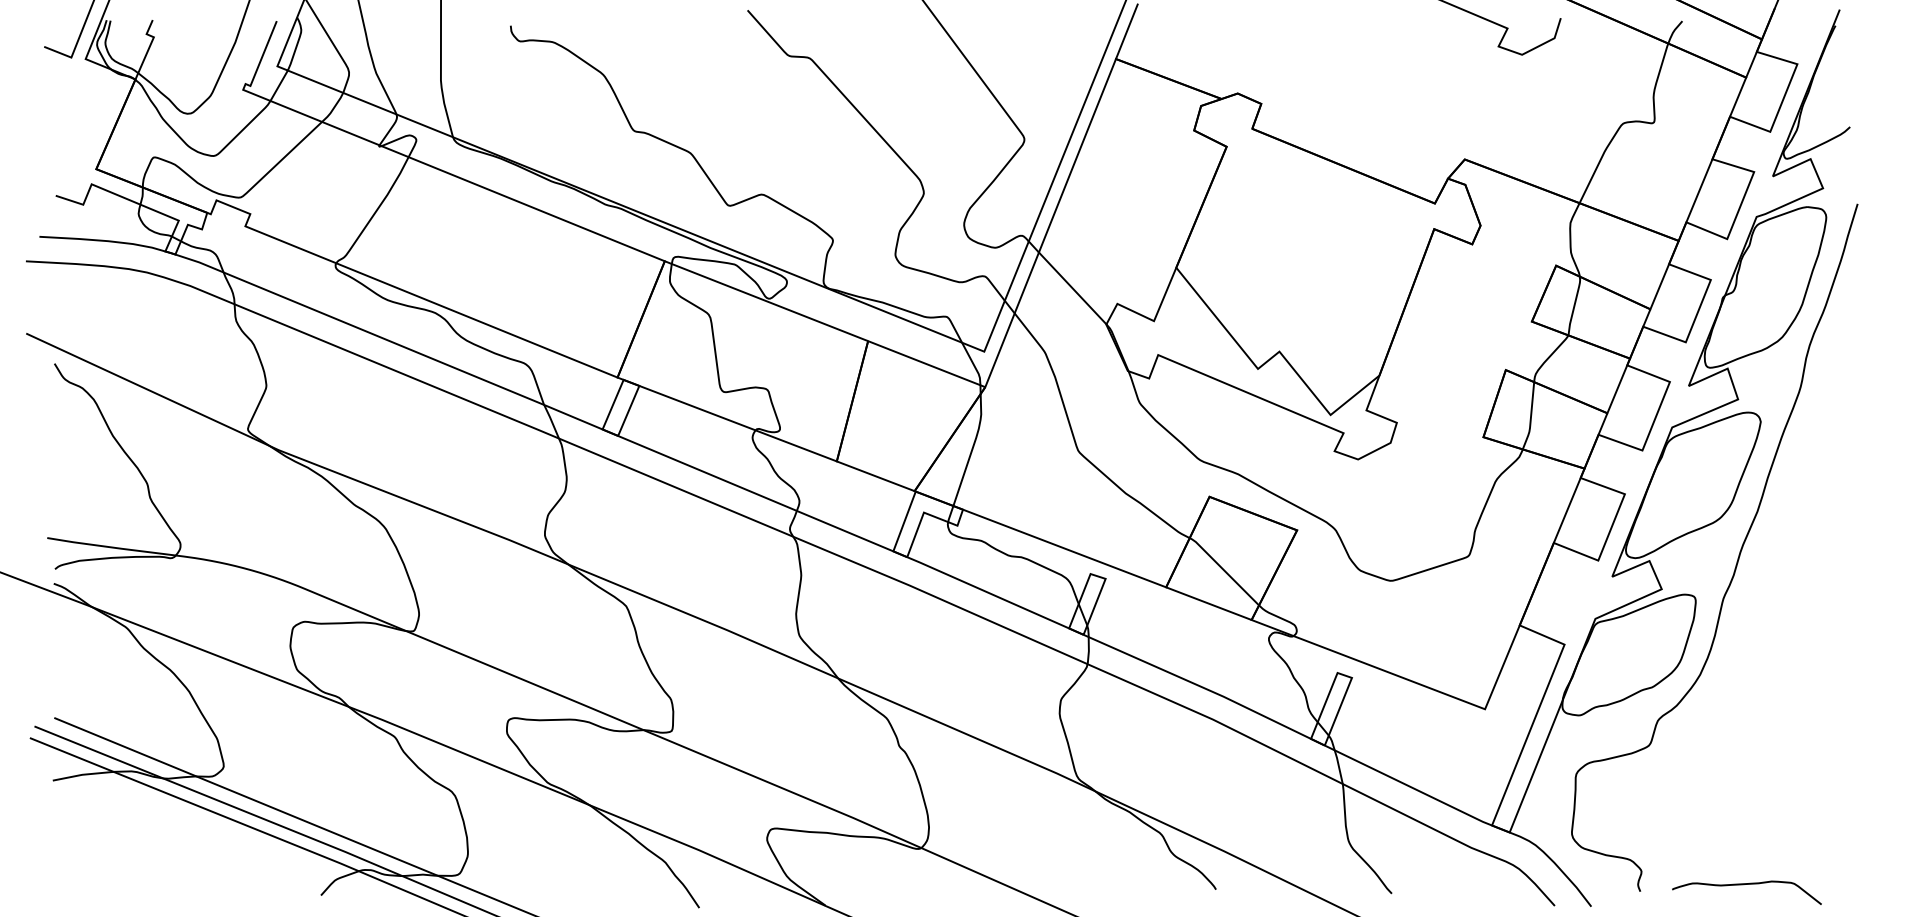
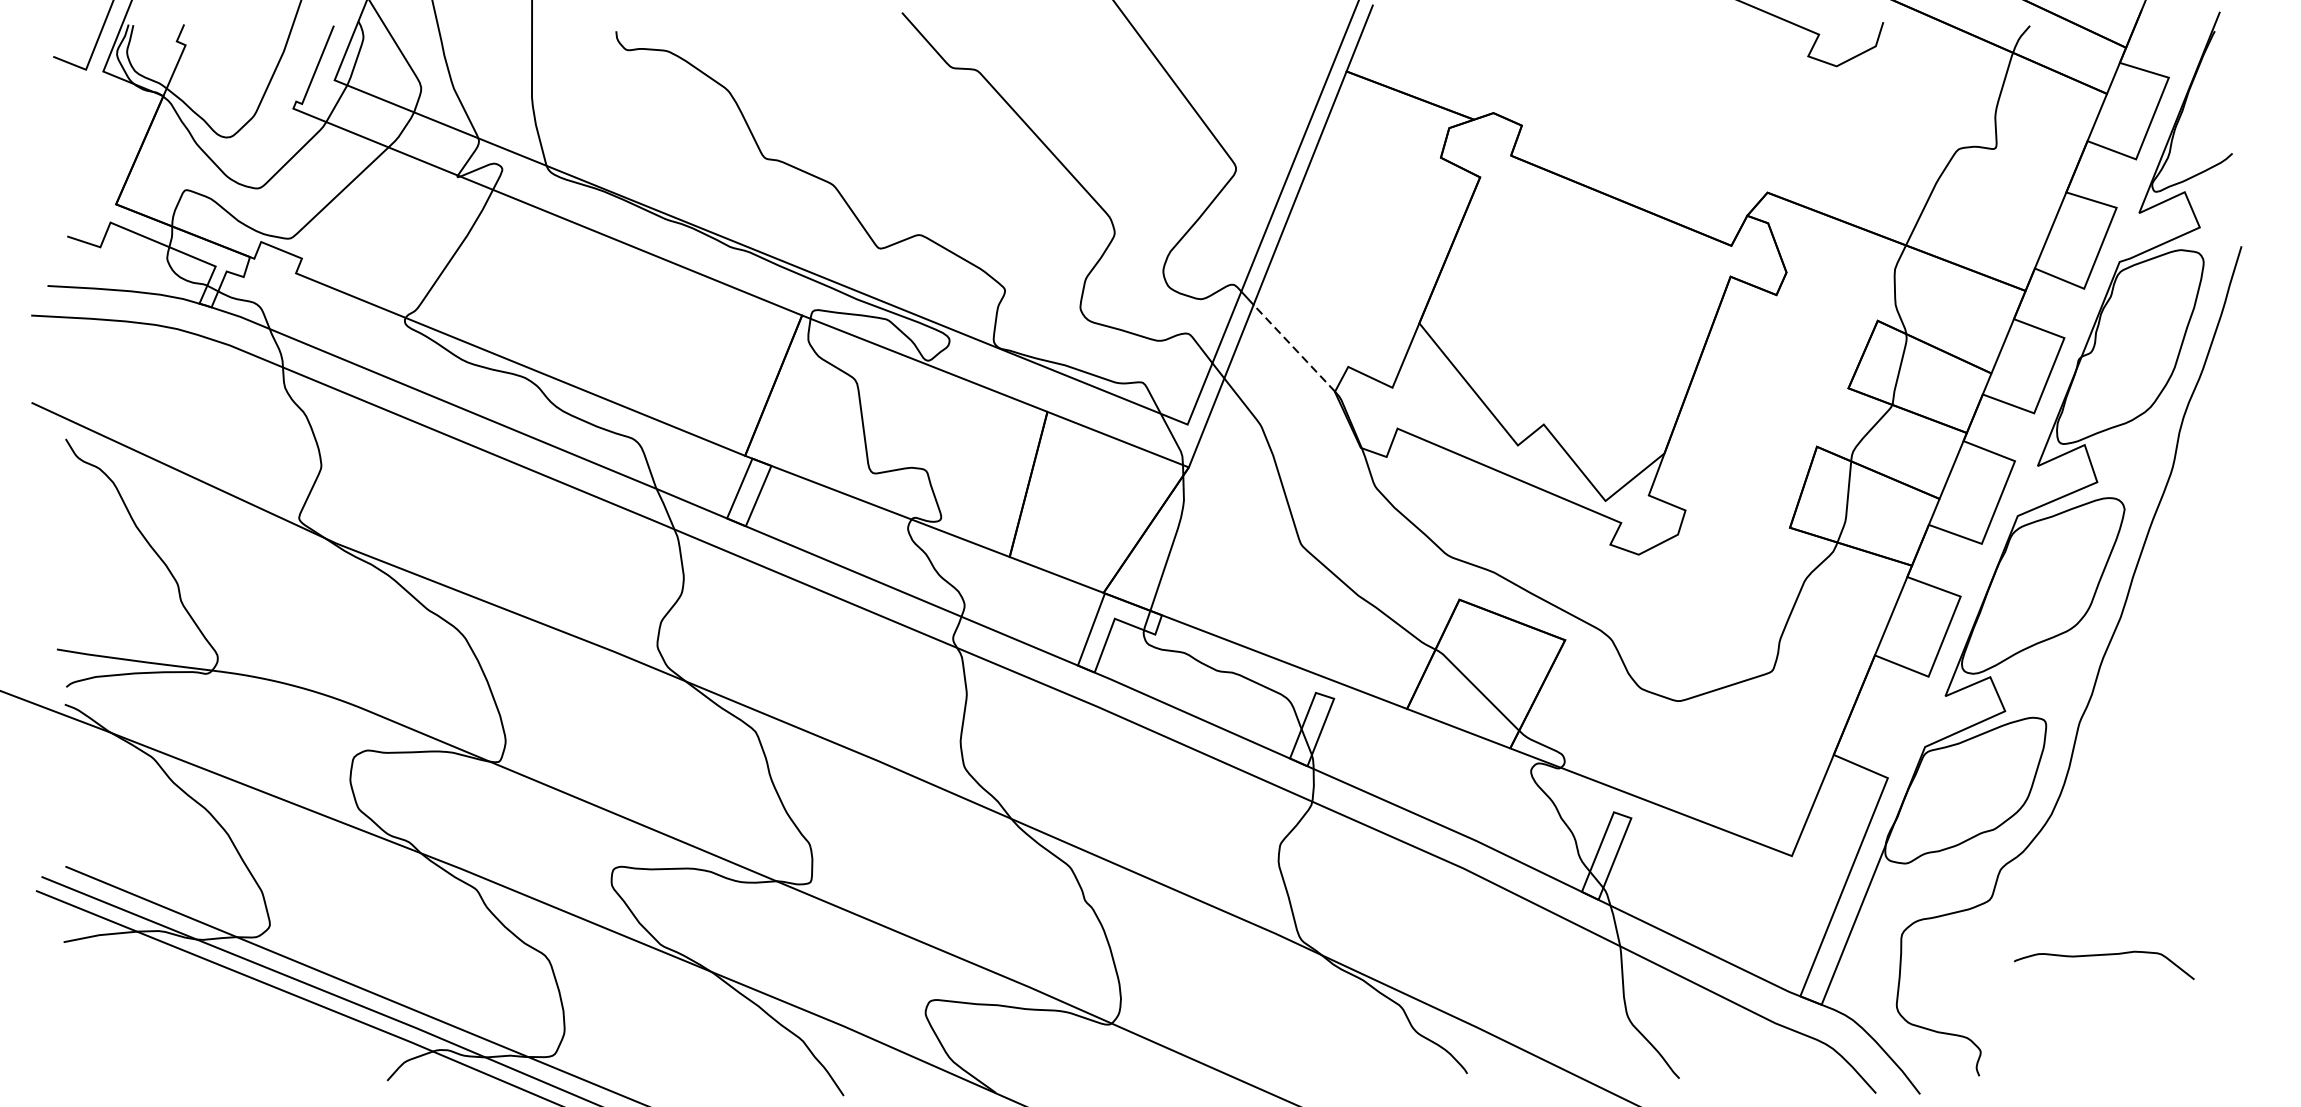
line: (1072, 288) -> (1294, 348), solid -> dashed
curve: (1743, 885) -> (2100, 956), moved

